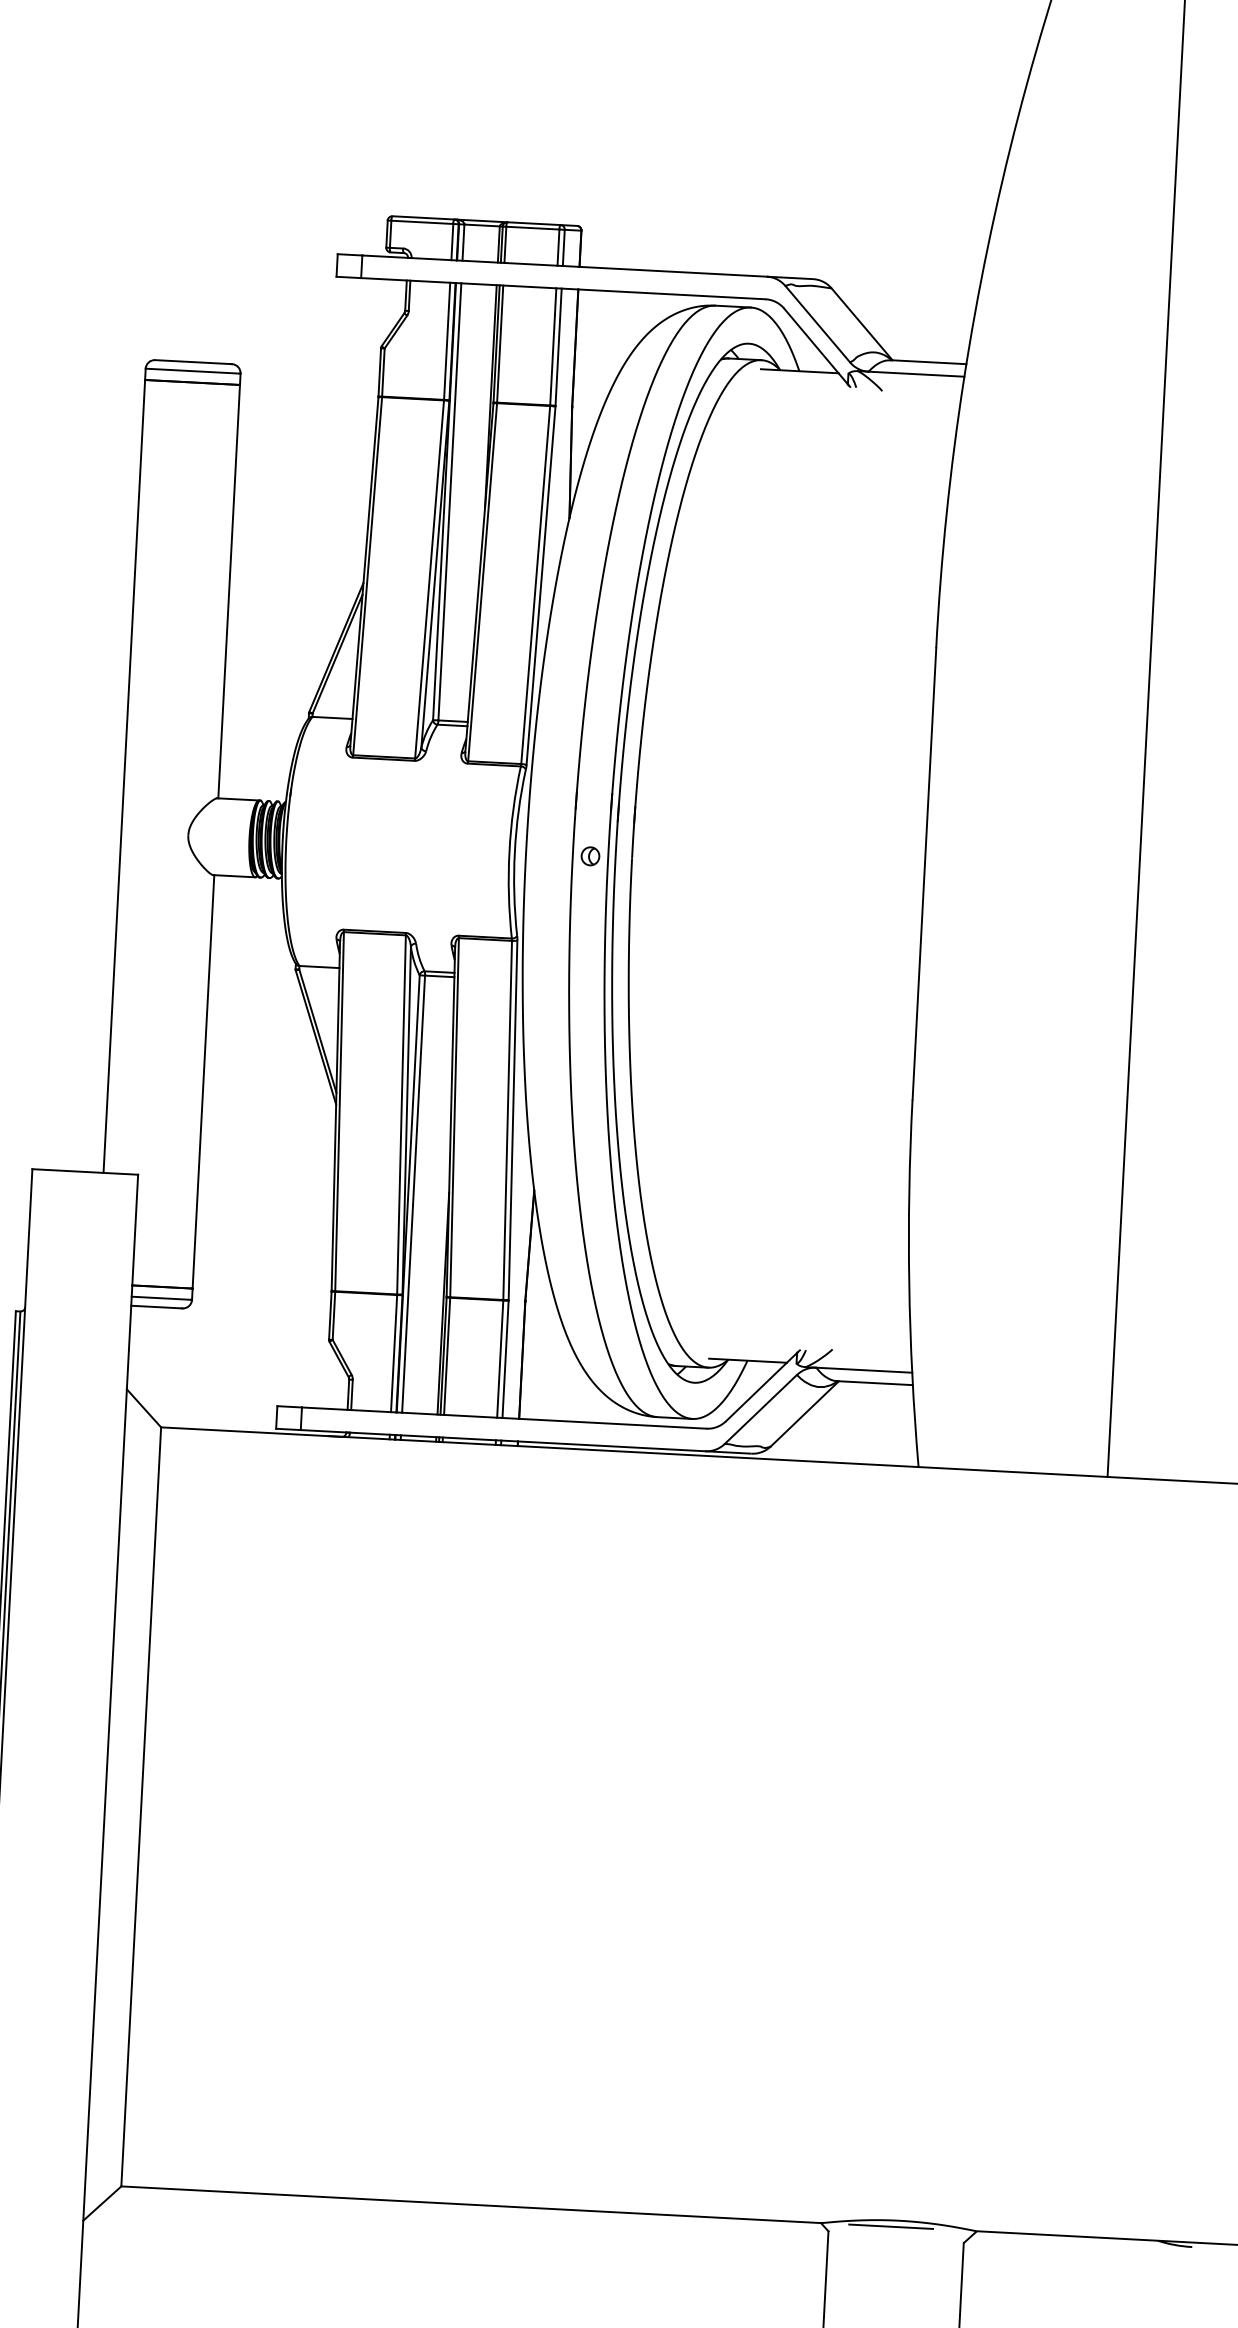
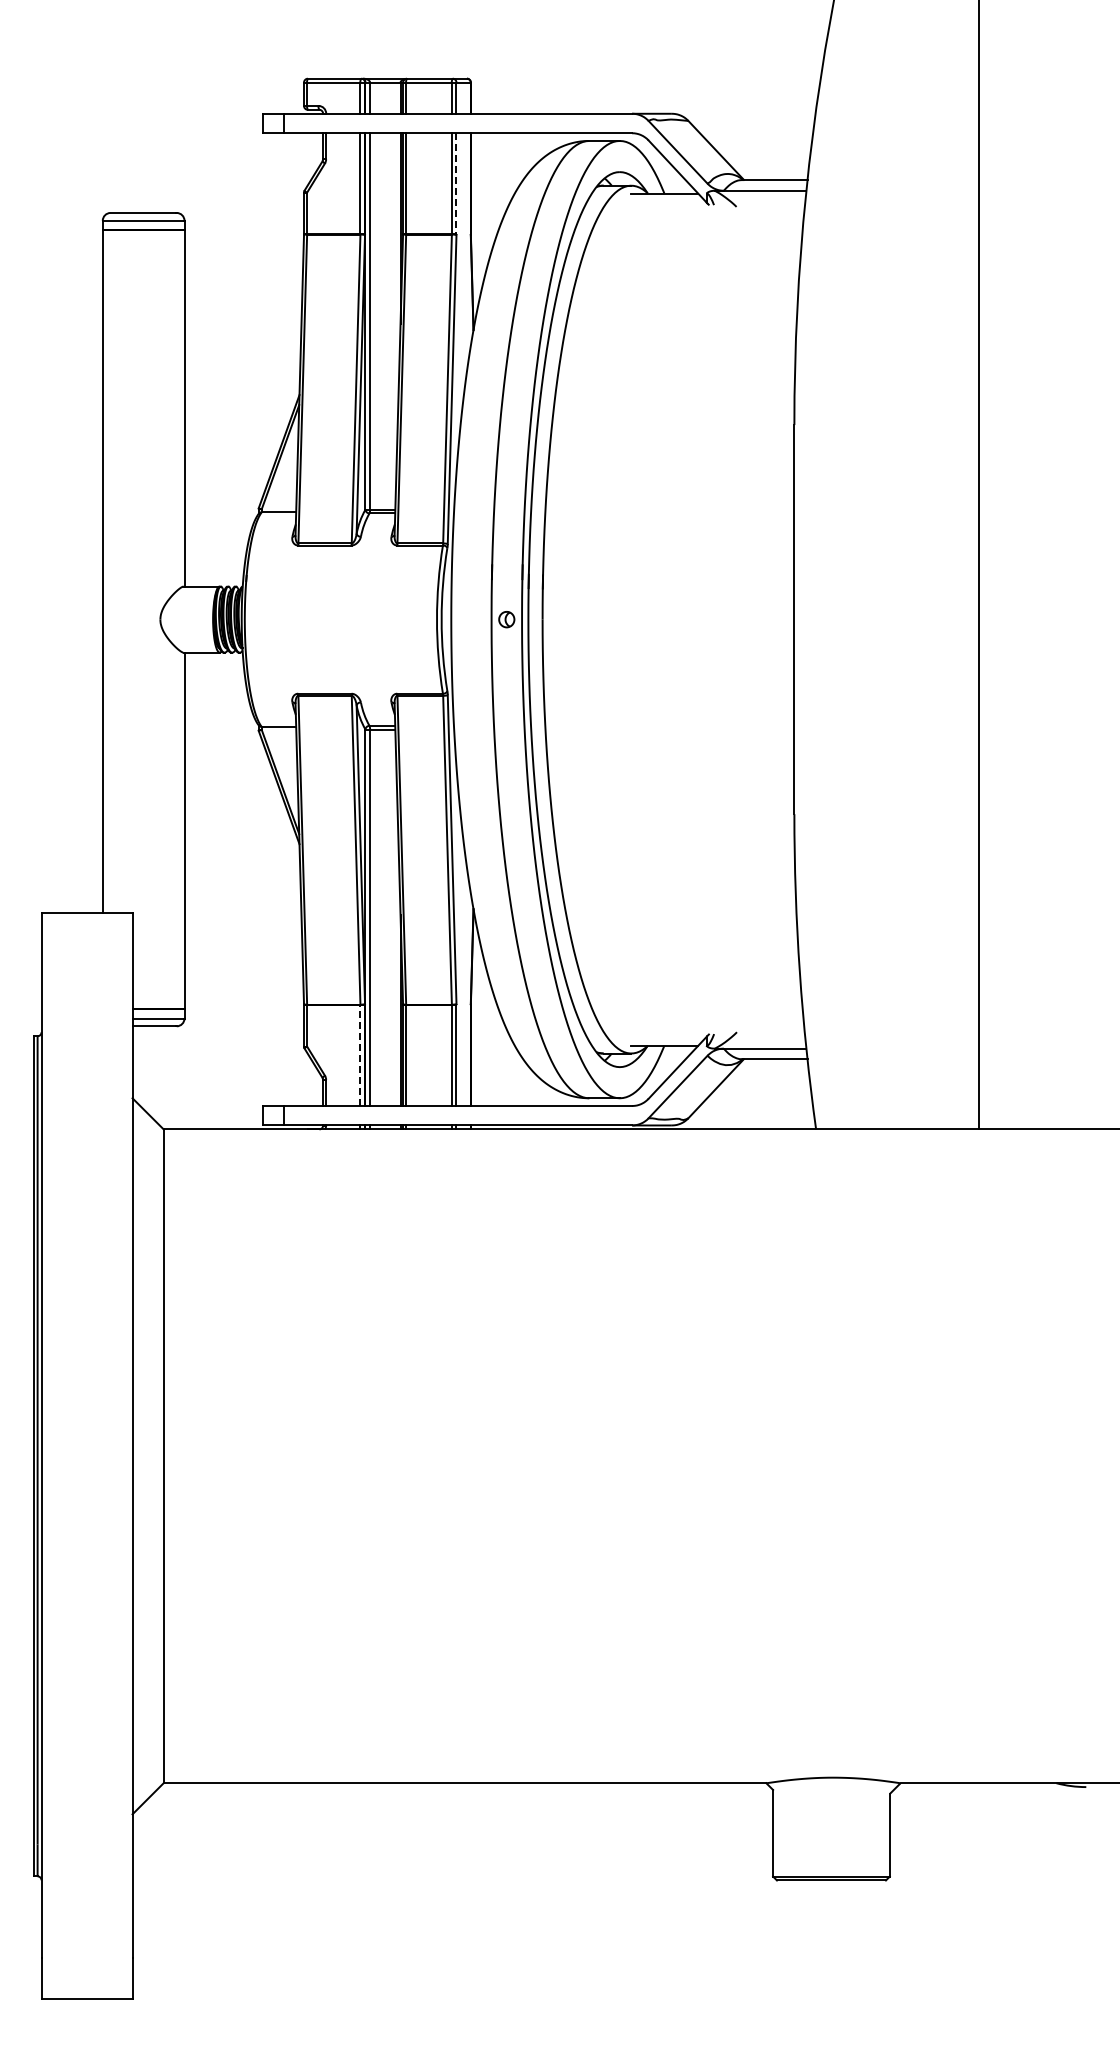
line: (558, 348) -> (456, 184), solid -> dashed
line: (394, 1353) -> (360, 1055), solid -> dashed
line: (890, 2227) -> (826, 1783), removed

